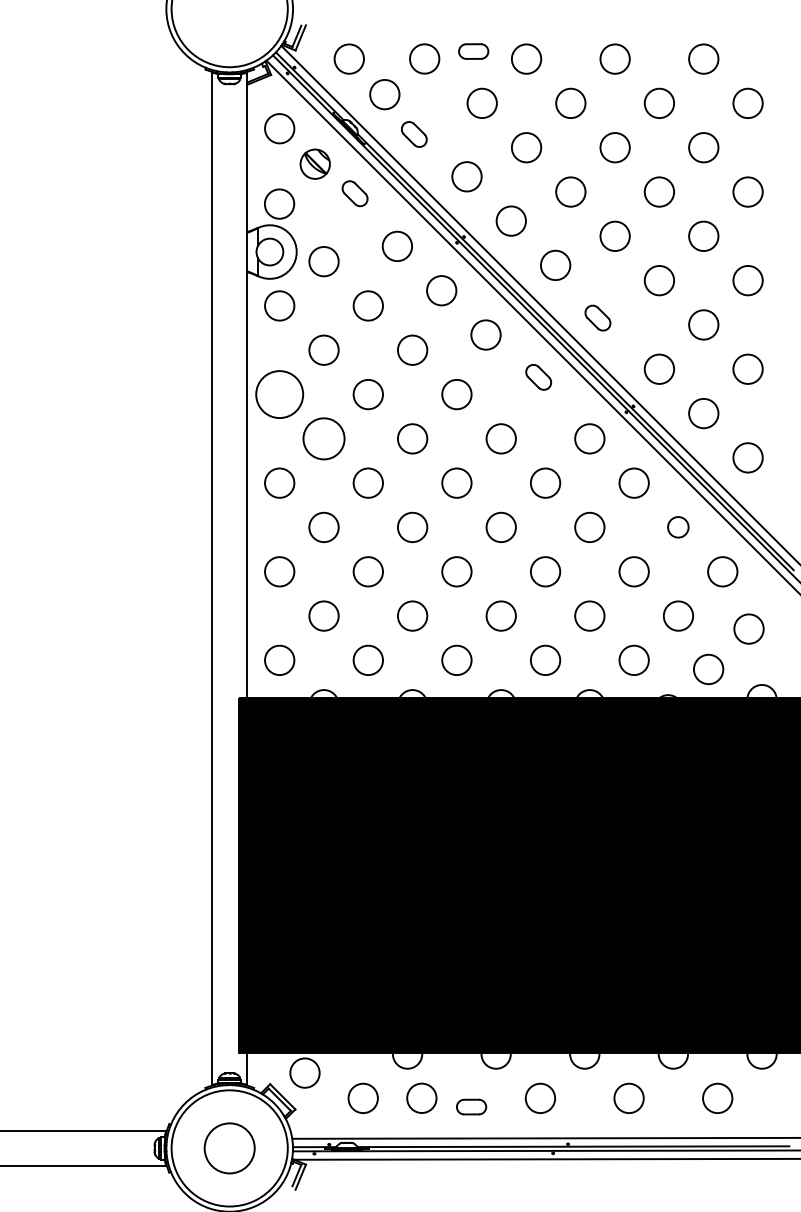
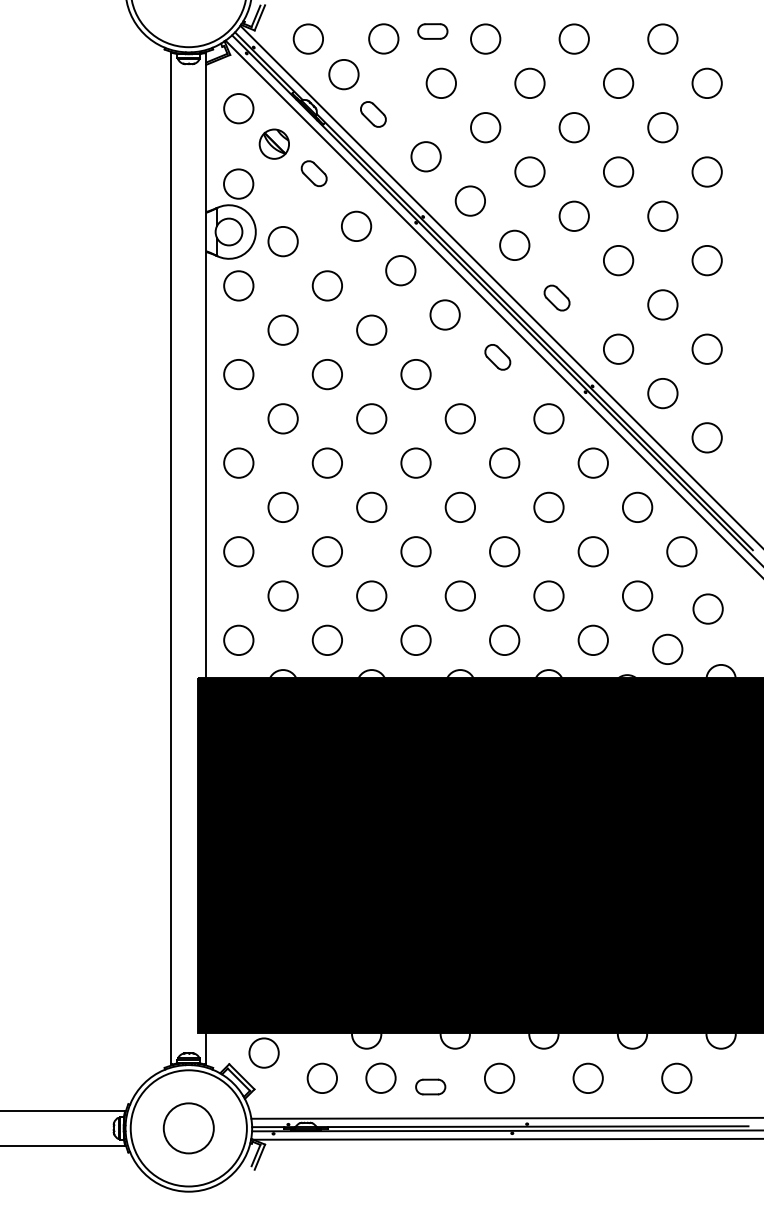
circle: (279, 394) -> (238, 374), size x0.62
circle: (323, 438) -> (282, 418), size x0.71
circle: (677, 526) -> (636, 506), size x1.43

